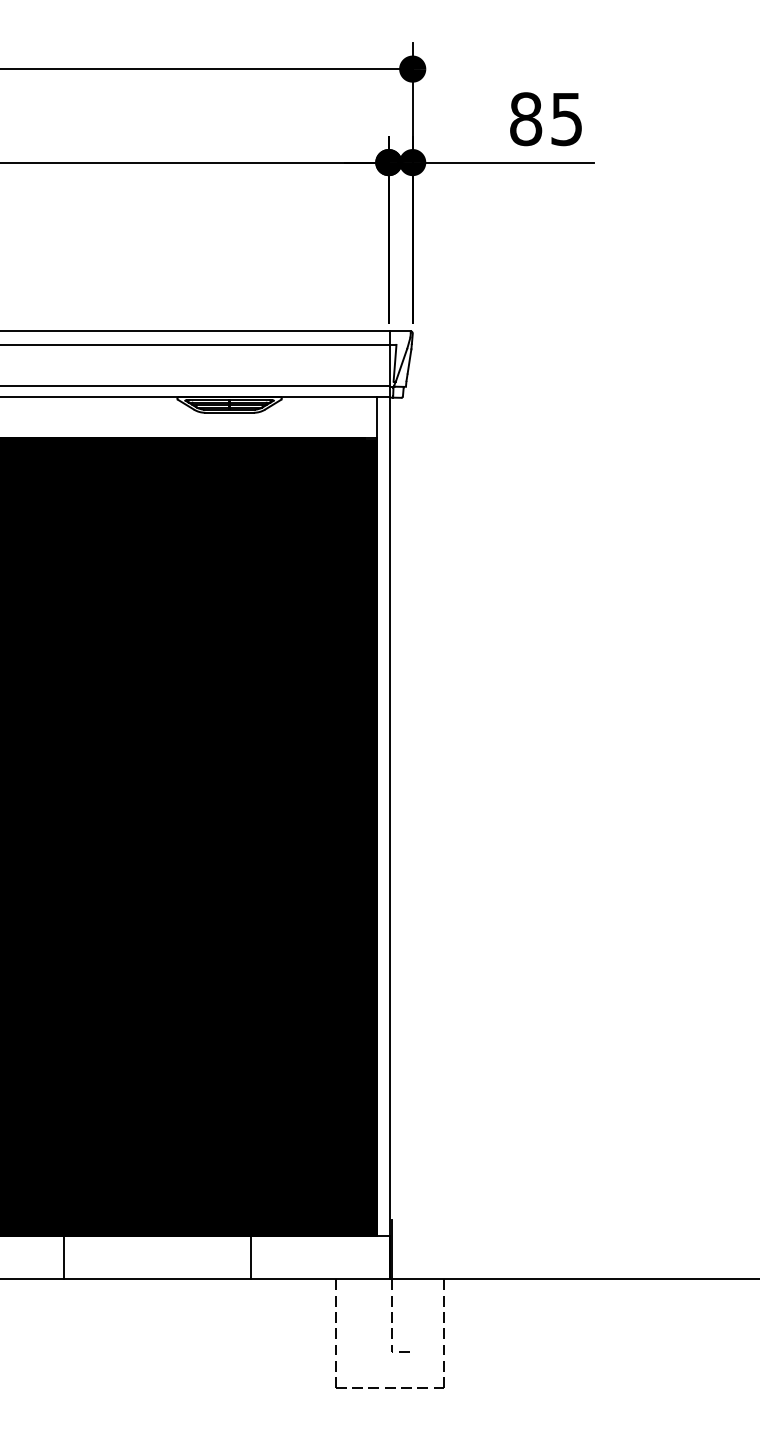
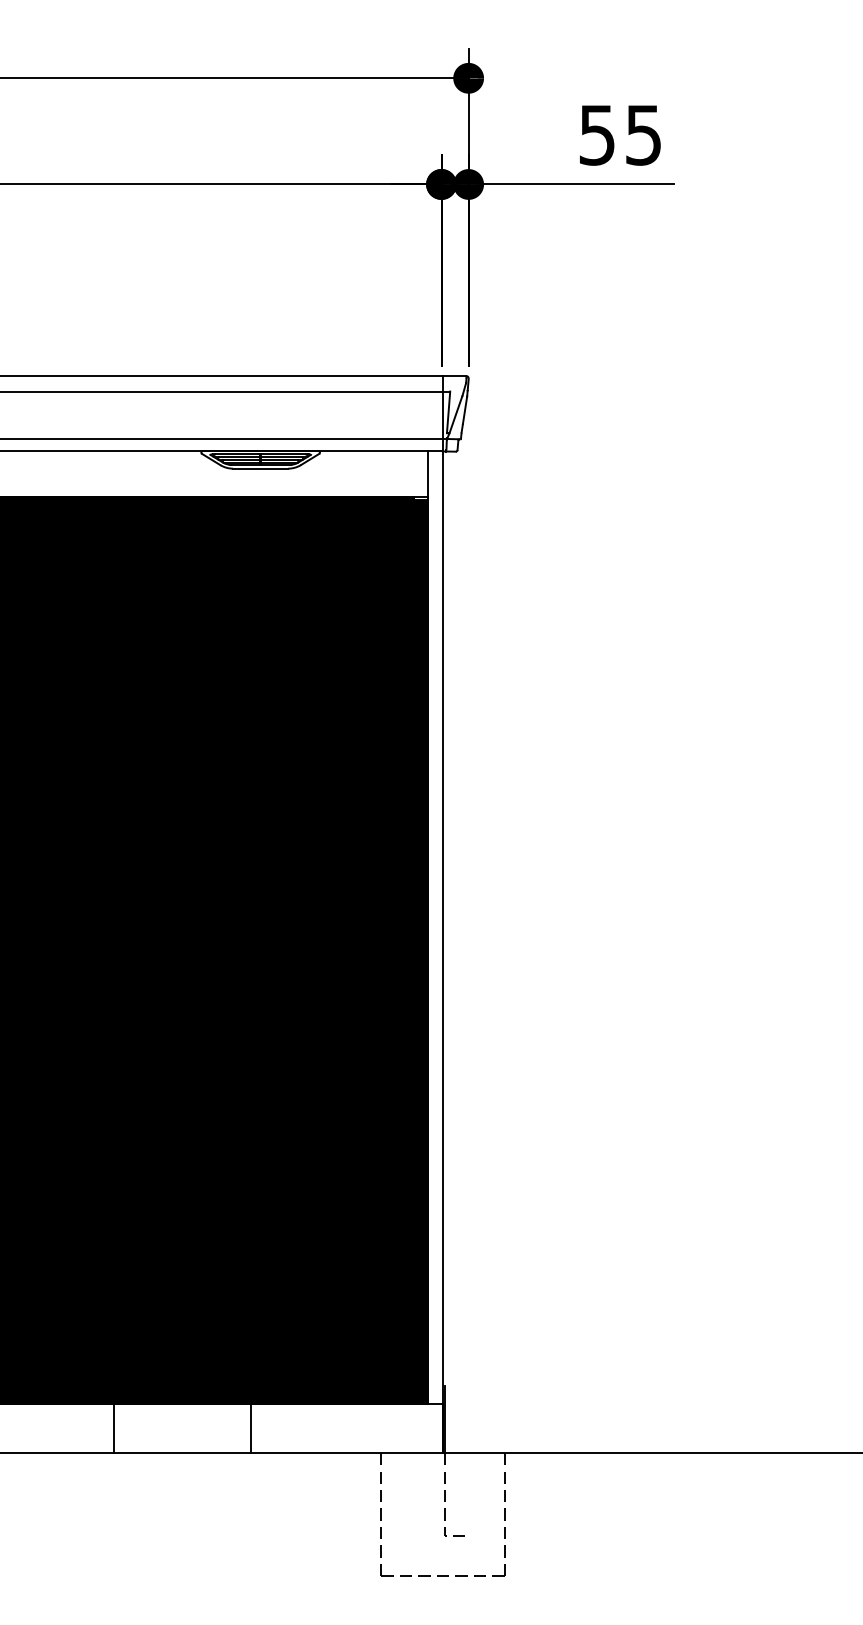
text: (526, 118) -> (597, 134), 85 -> 55
line: (63, 1257) -> (114, 1428), moved
line: (250, 1257) -> (250, 1428), moved

